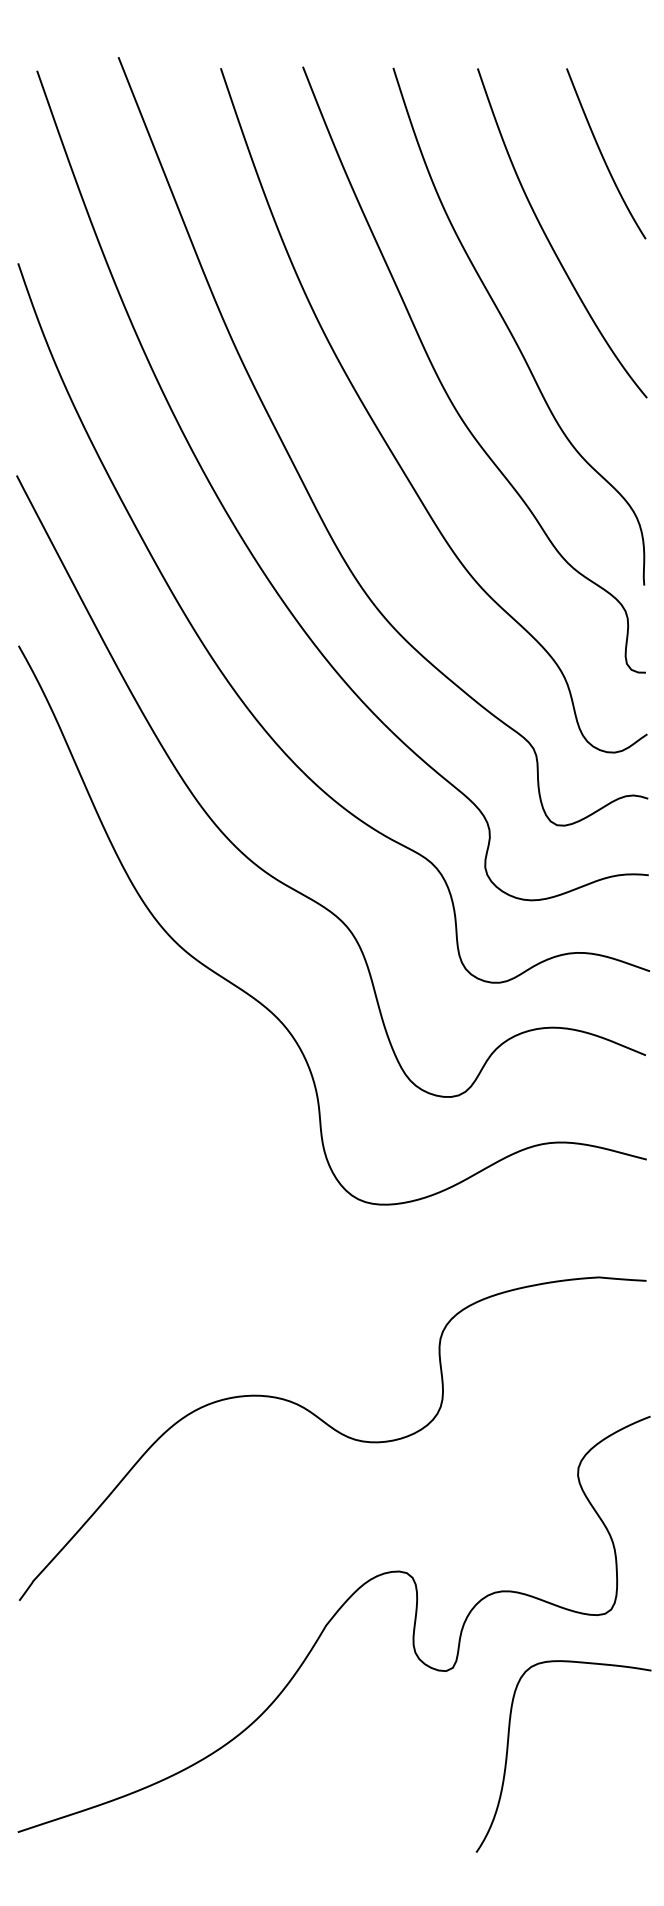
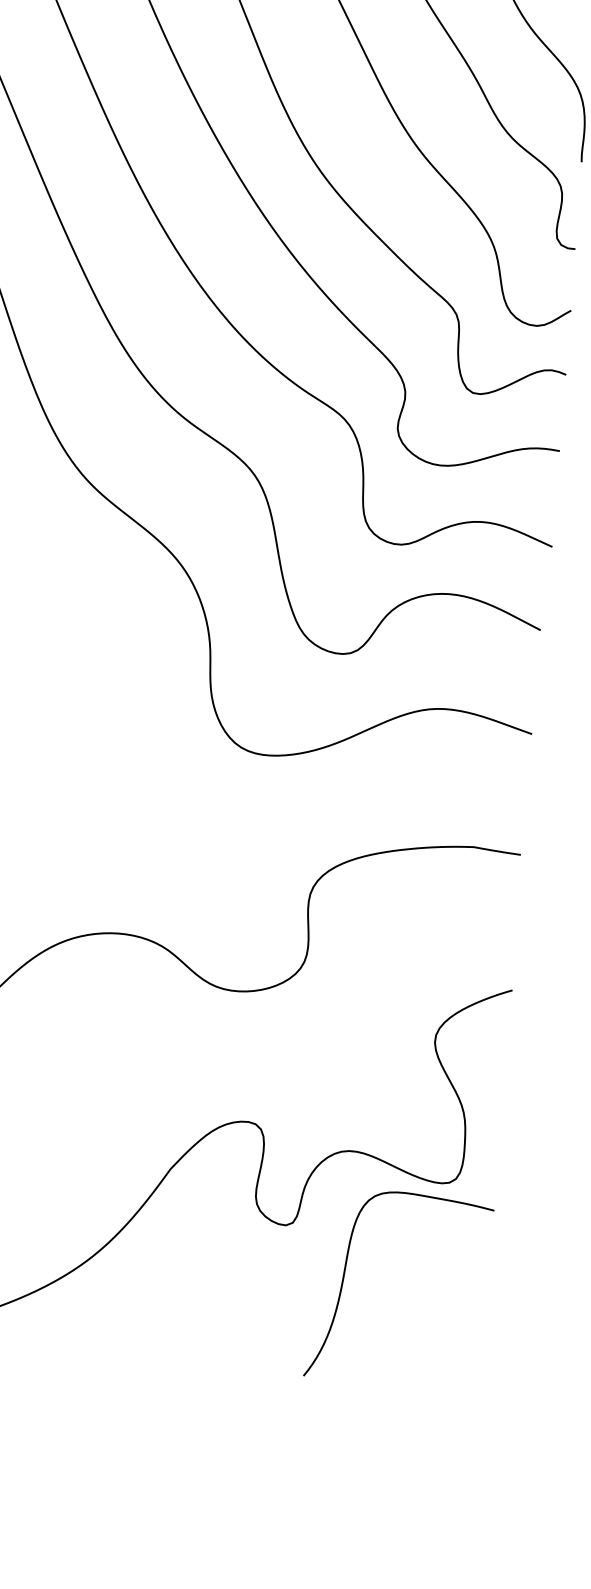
curve: (508, 1750) -> (344, 1277), moved

